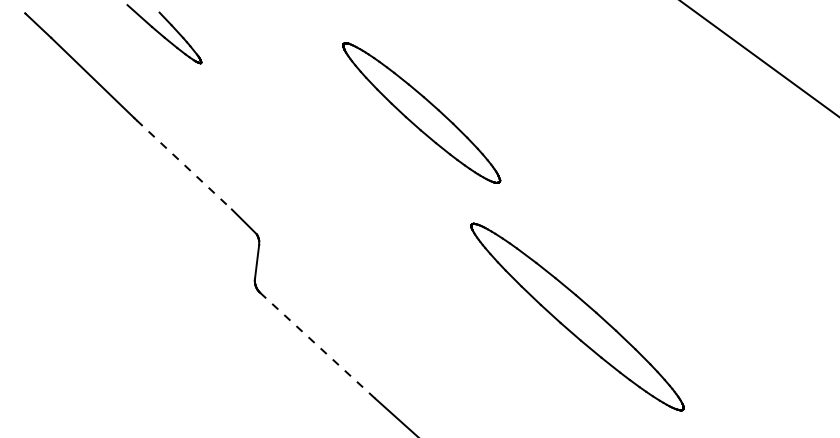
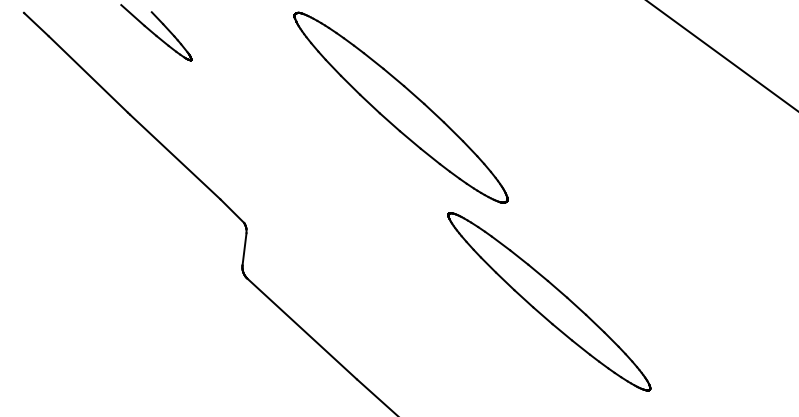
part: (421, 112) -> (400, 107), size x1.43
line: (184, 165) -> (175, 157), dashed -> solid
line: (318, 346) -> (302, 329), dashed -> solid

